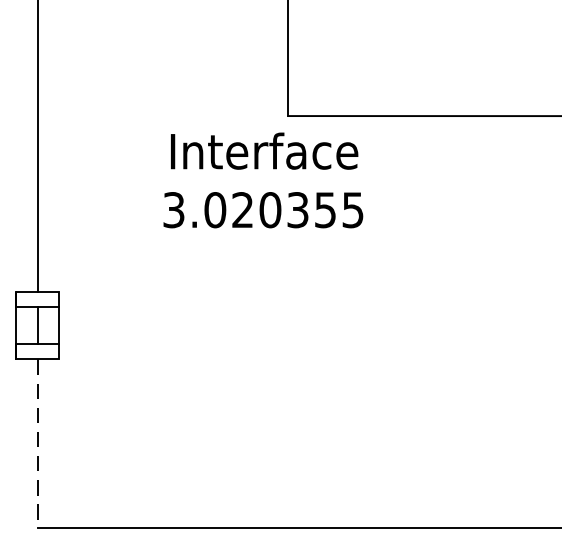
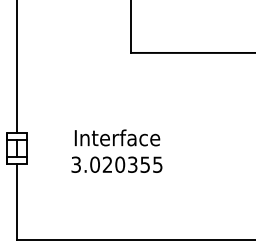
text: (262, 178) -> (116, 150), moved
line: (38, 444) -> (17, 202), dashed -> solid

